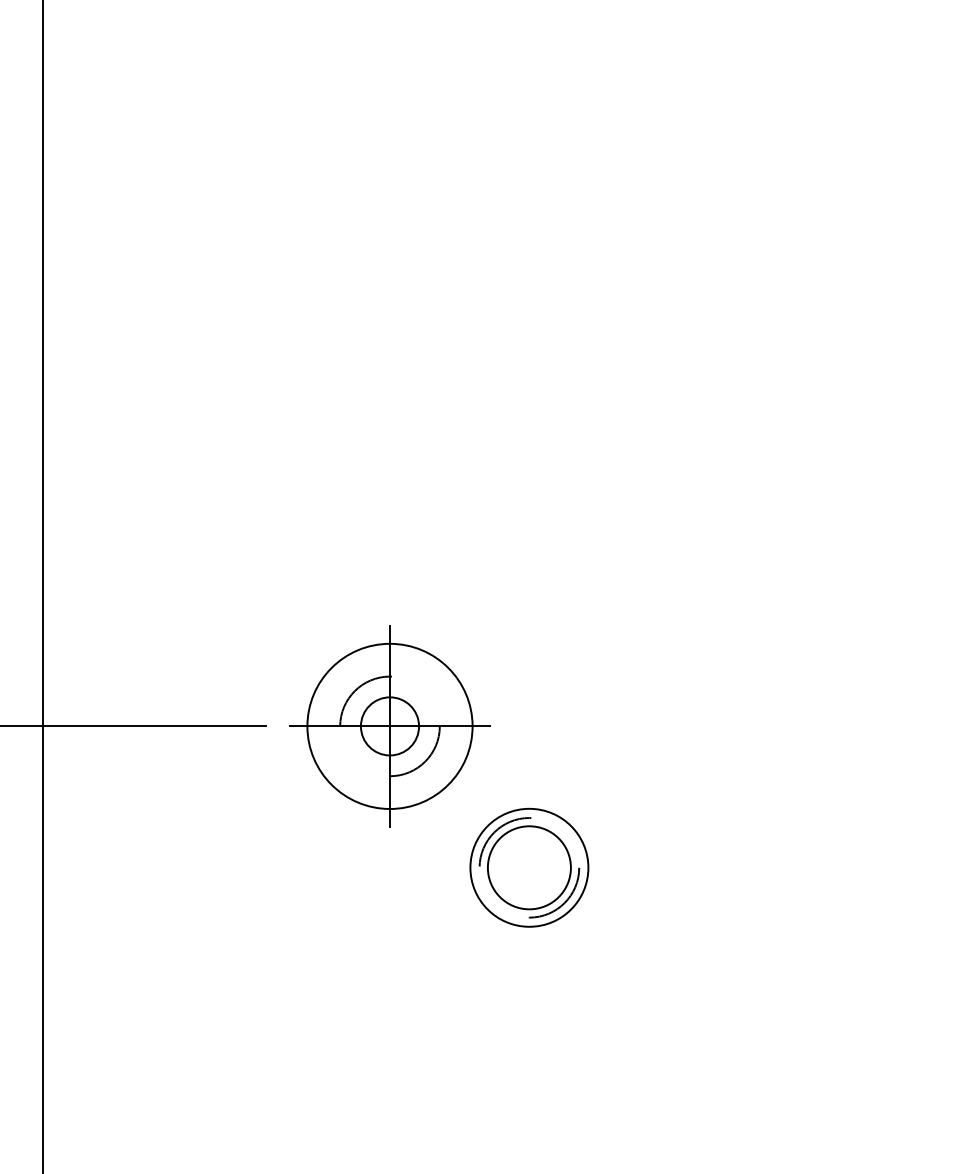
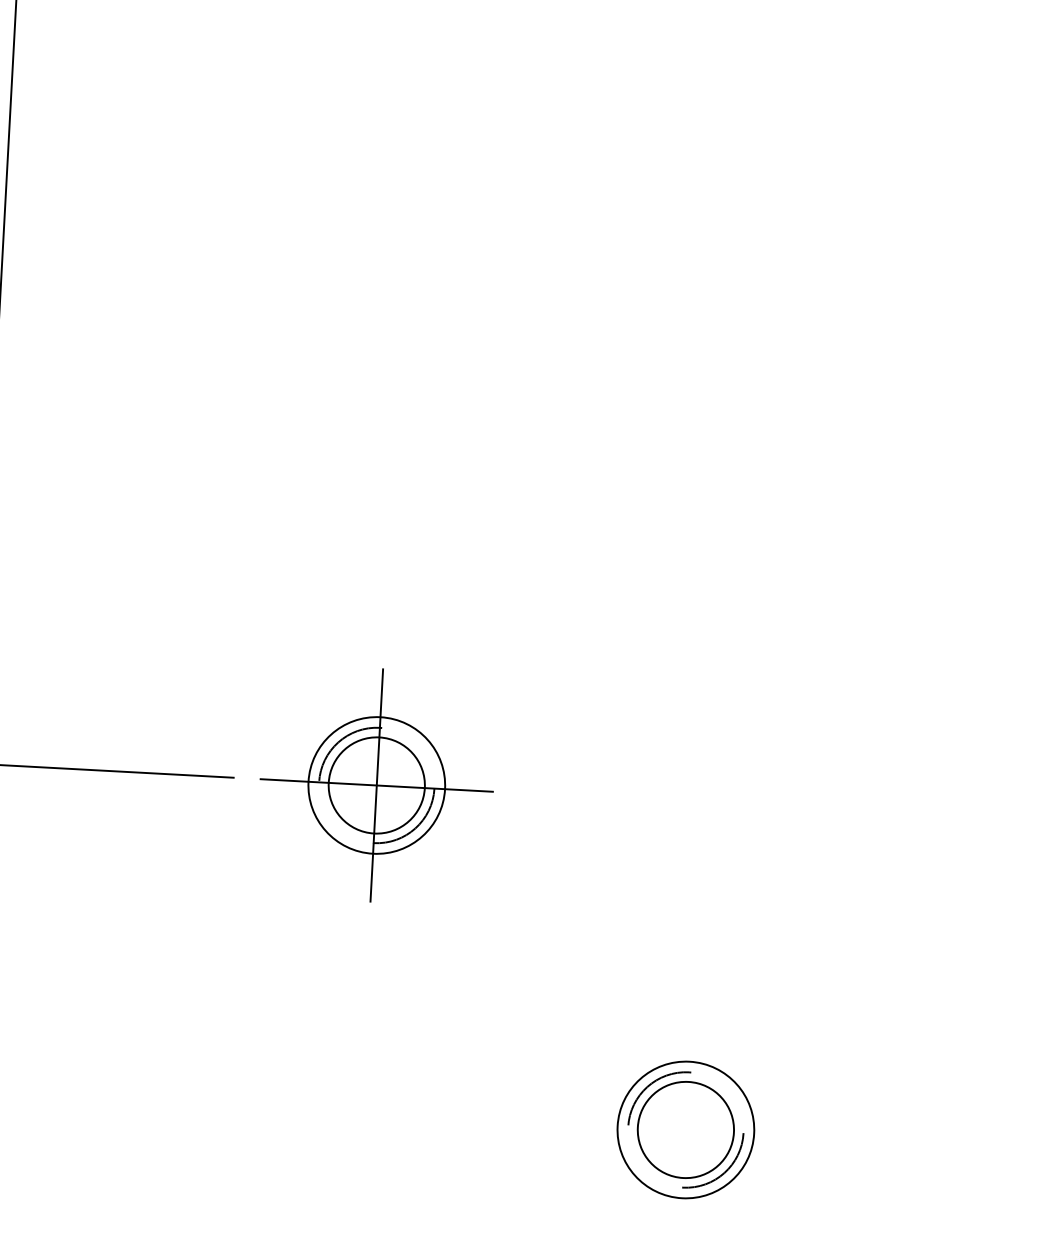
circle: (389, 725) -> (376, 784), size x1.43
circle: (389, 726) -> (376, 785), size x0.71
part: (529, 867) -> (686, 1129), moved

